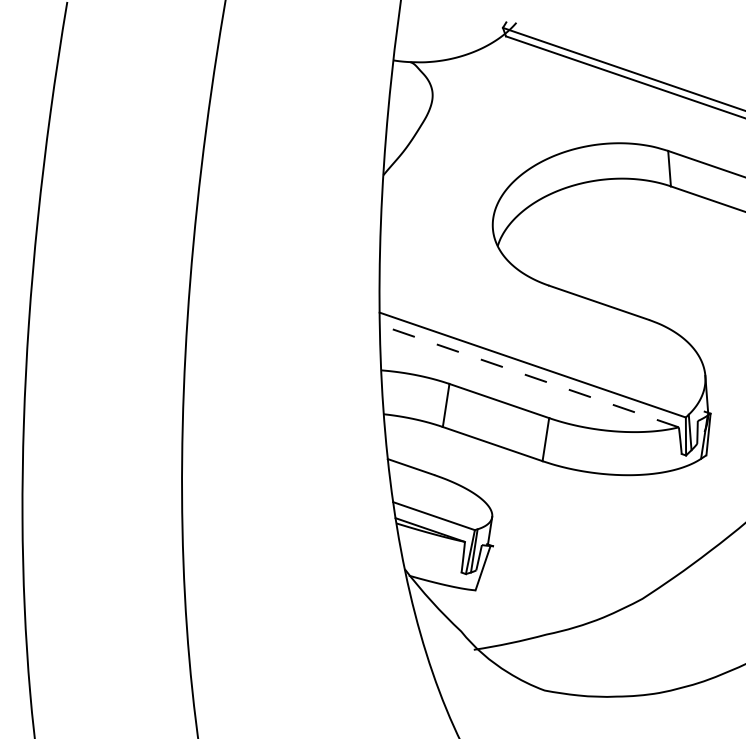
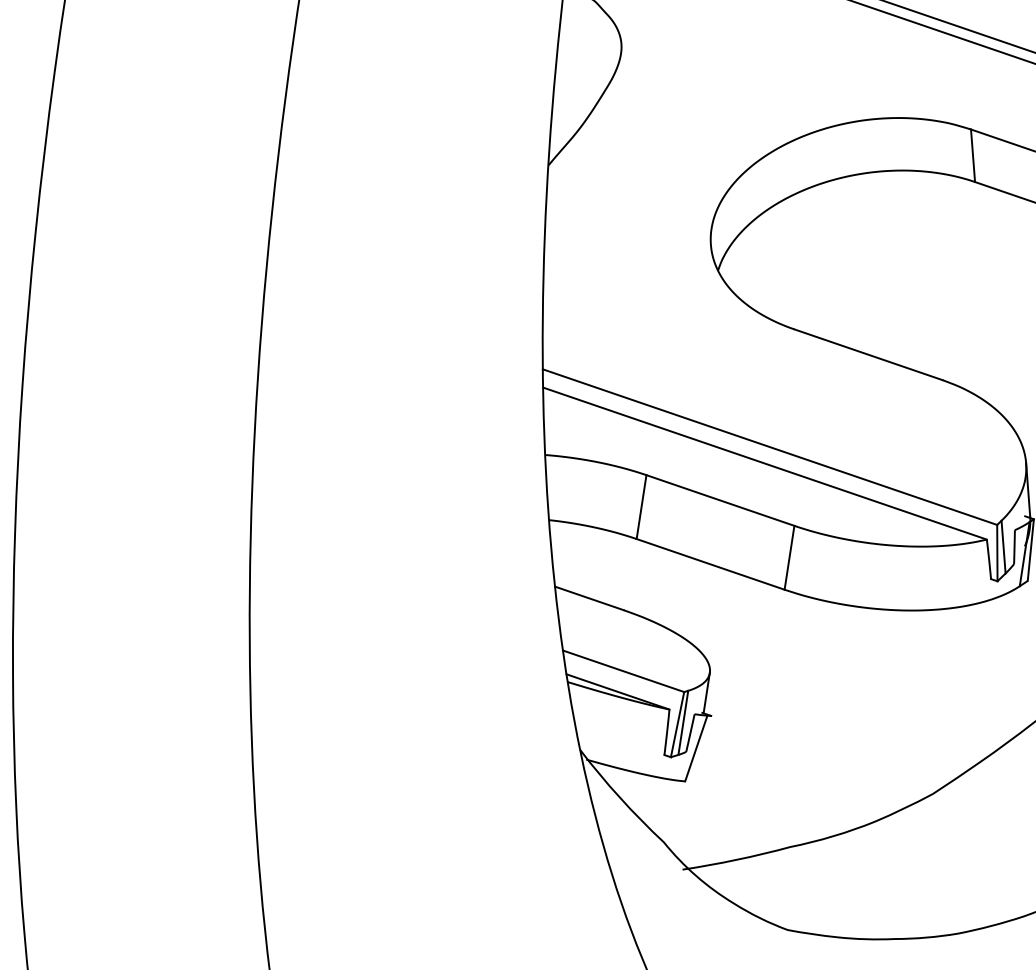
line: (528, 375) -> (763, 462), dashed -> solid

